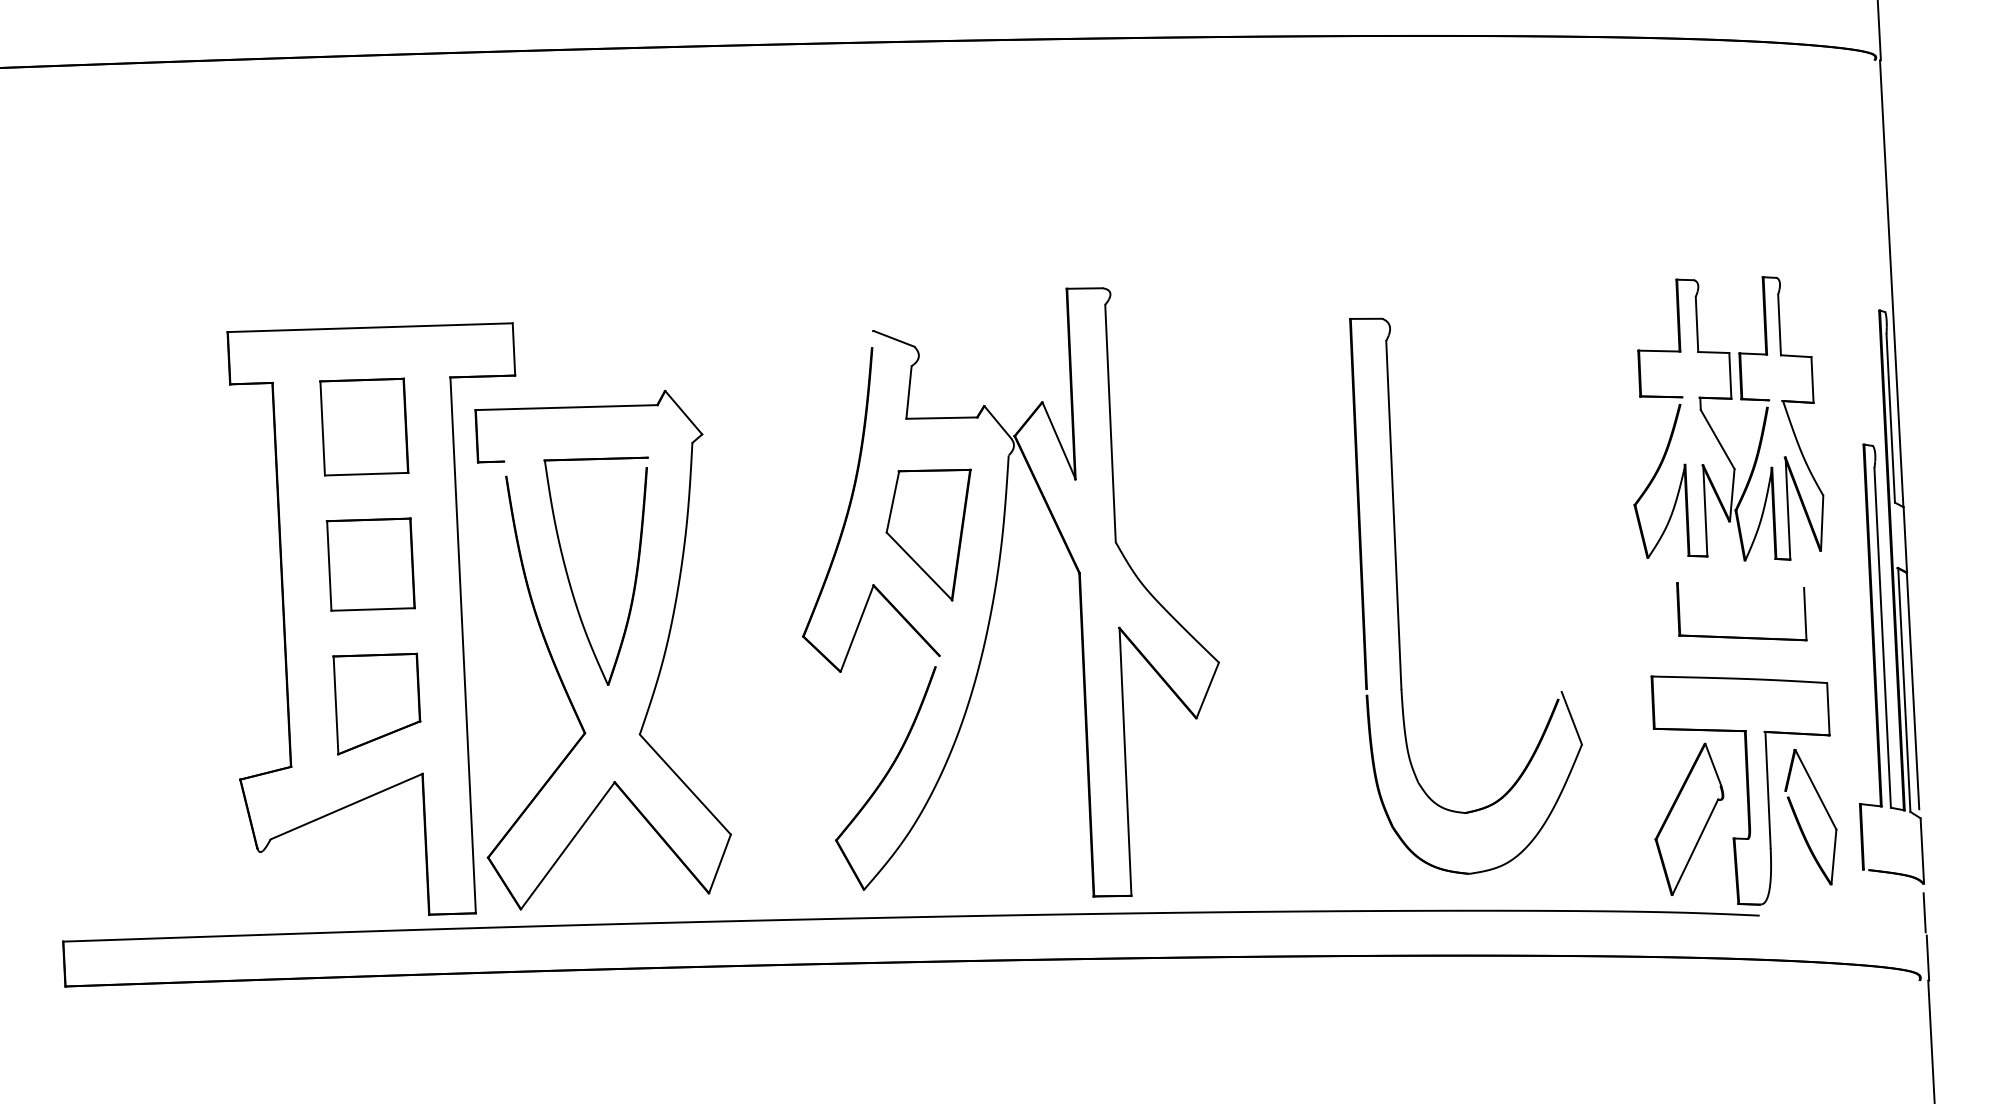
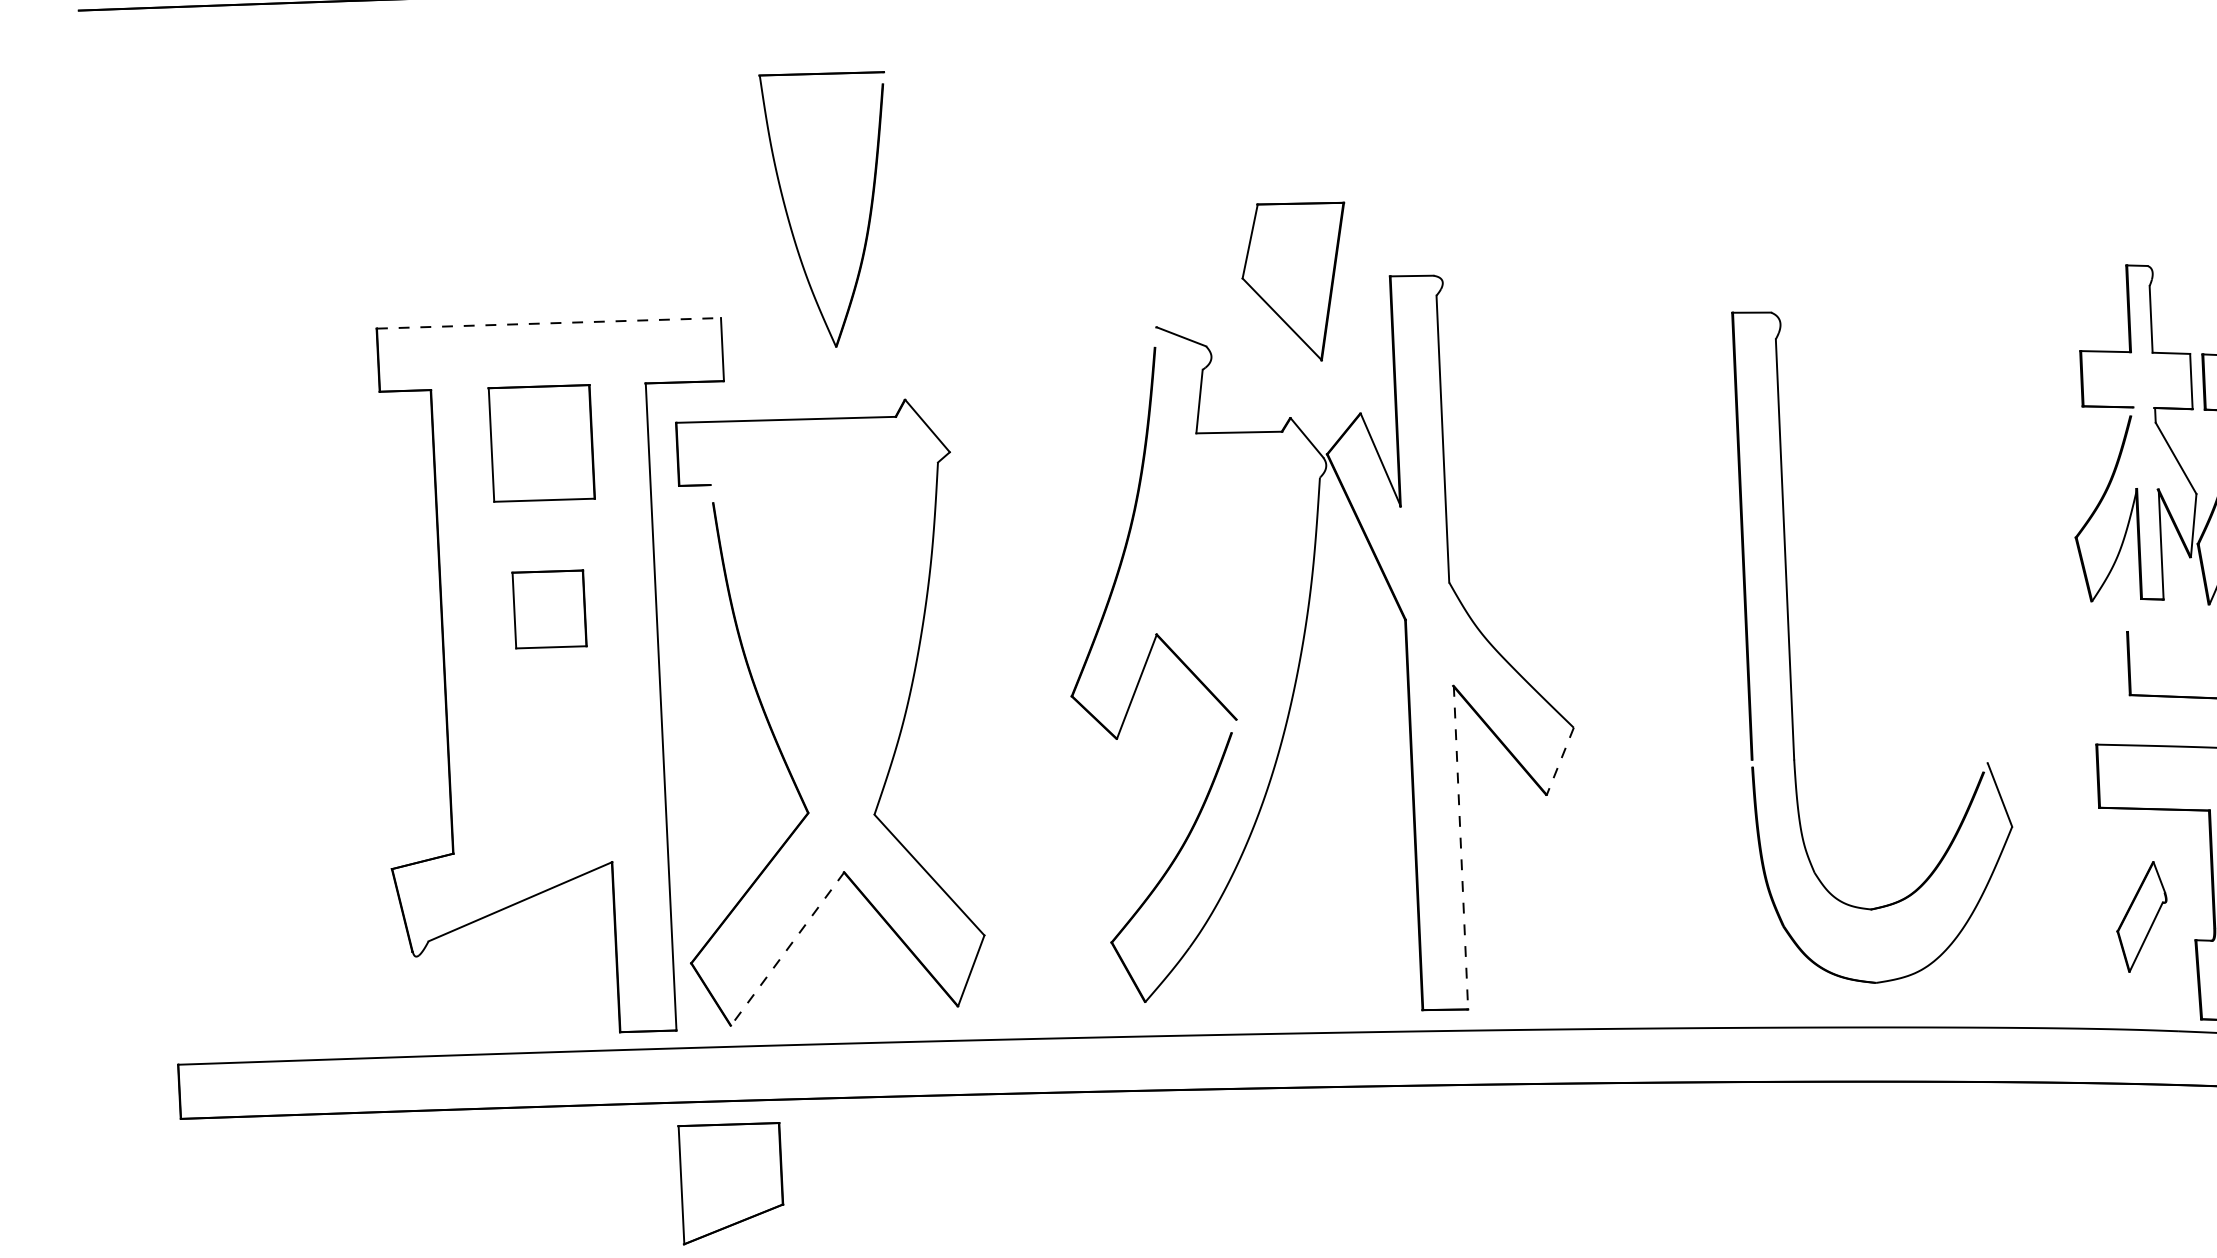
line: (370, 327) -> (549, 323), solid -> dashed
part: (928, 534) -> (1293, 280), moved
part: (370, 564) -> (549, 609), size x0.7
part: (569, 578) -> (789, 218), moved
line: (1207, 690) -> (1559, 761), solid -> dashed
part: (376, 703) -> (730, 1182), moved
line: (1125, 762) -> (1460, 848), solid -> dashed
part: (1689, 818) -> (2142, 916), size x0.6
line: (567, 845) -> (787, 948), solid -> dashed

